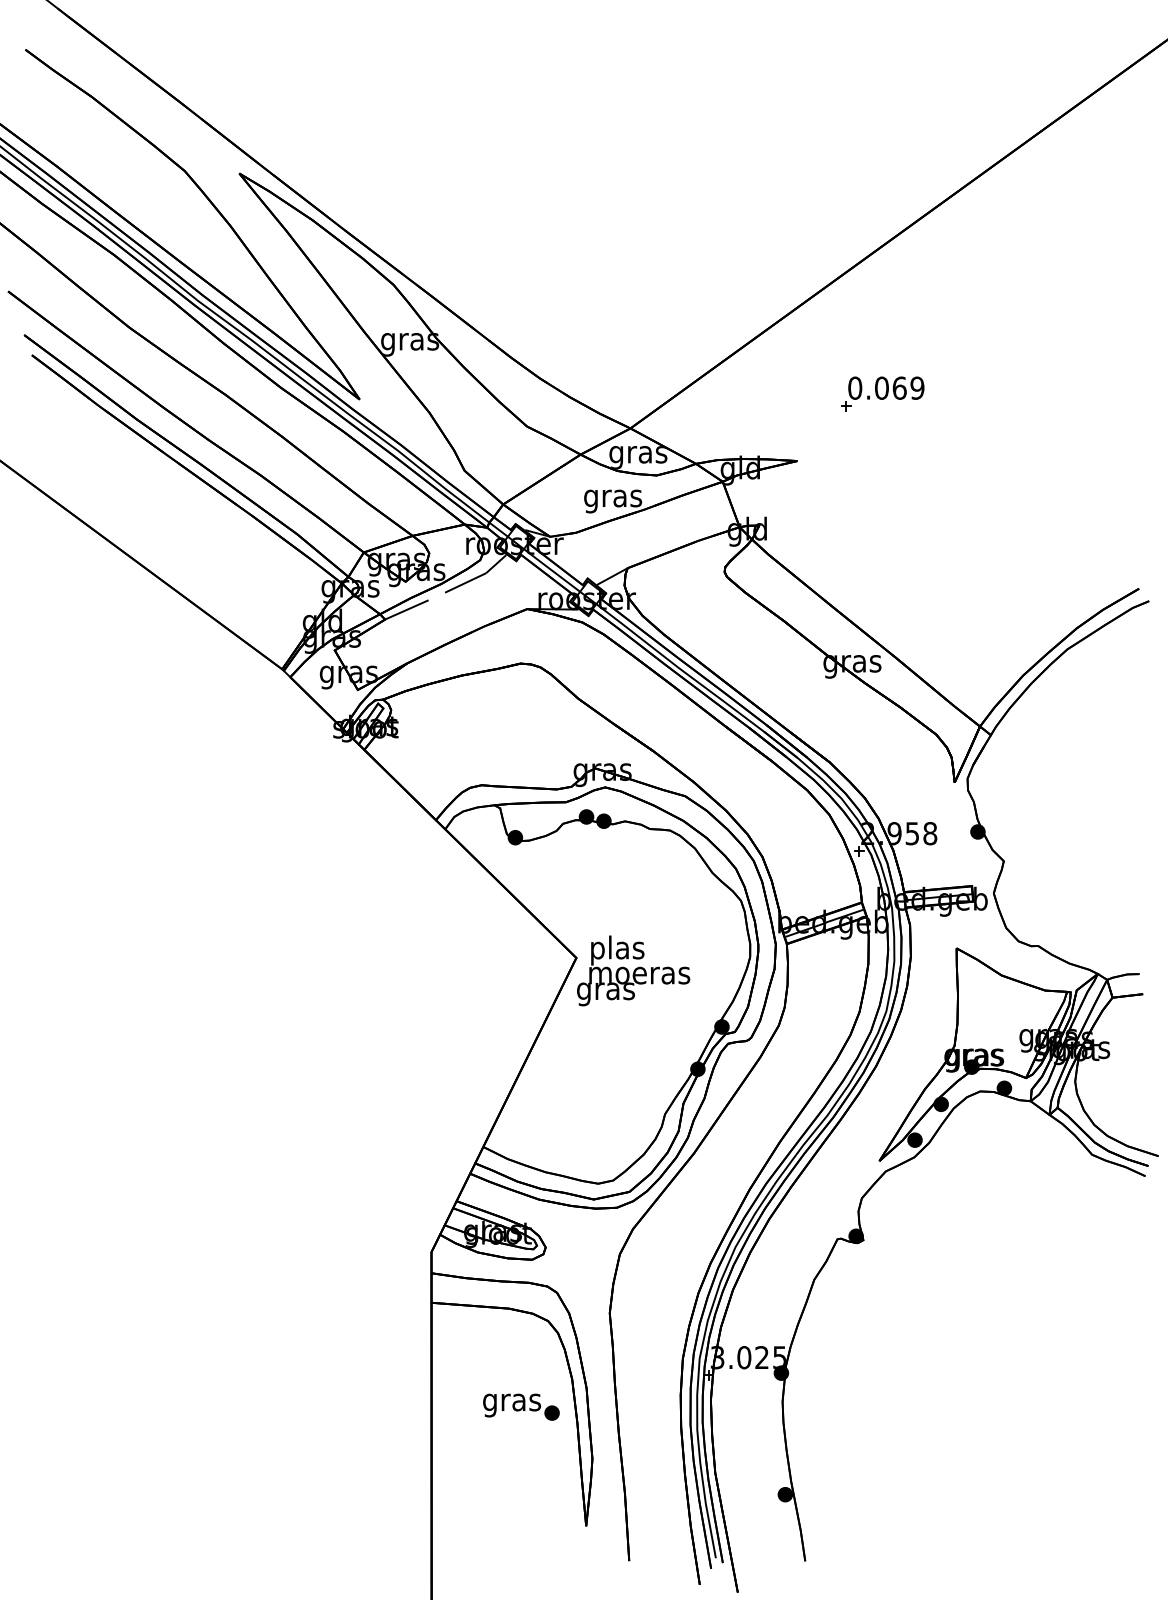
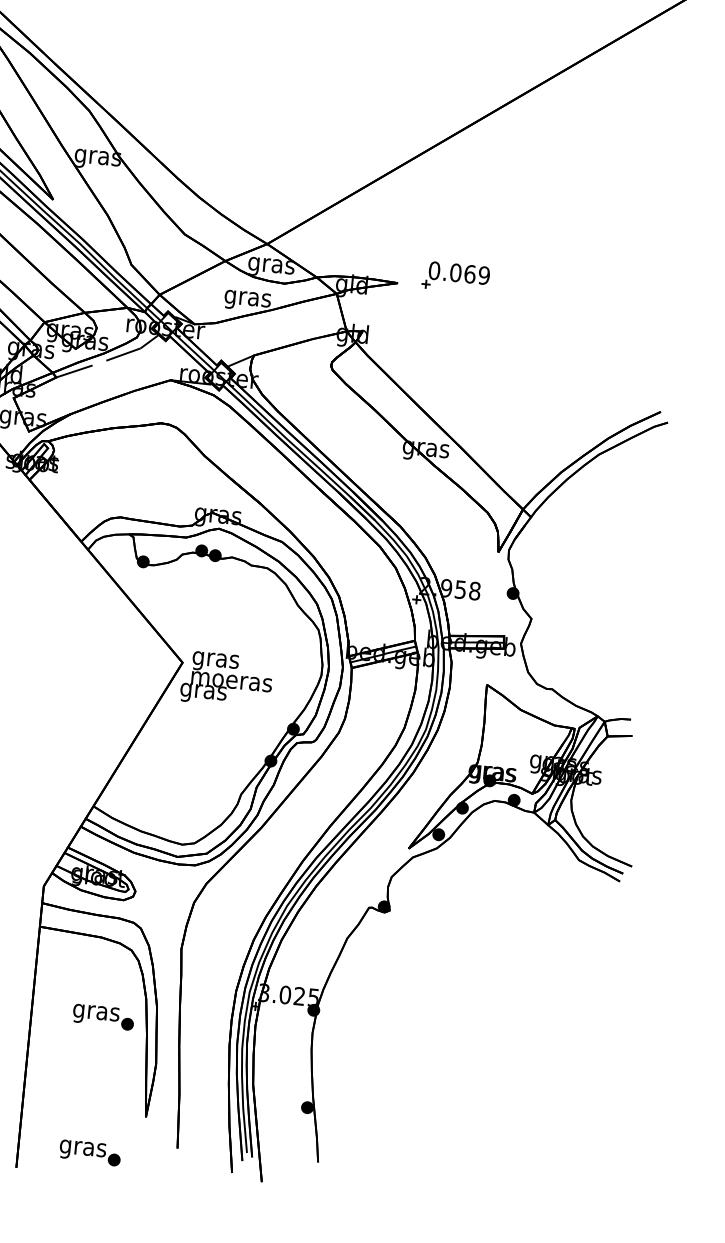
part: (882, 393) -> (455, 277), moved
text: (617, 950) -> (216, 659), plas -> gras
part: (521, 1576) -> (90, 1152), added

